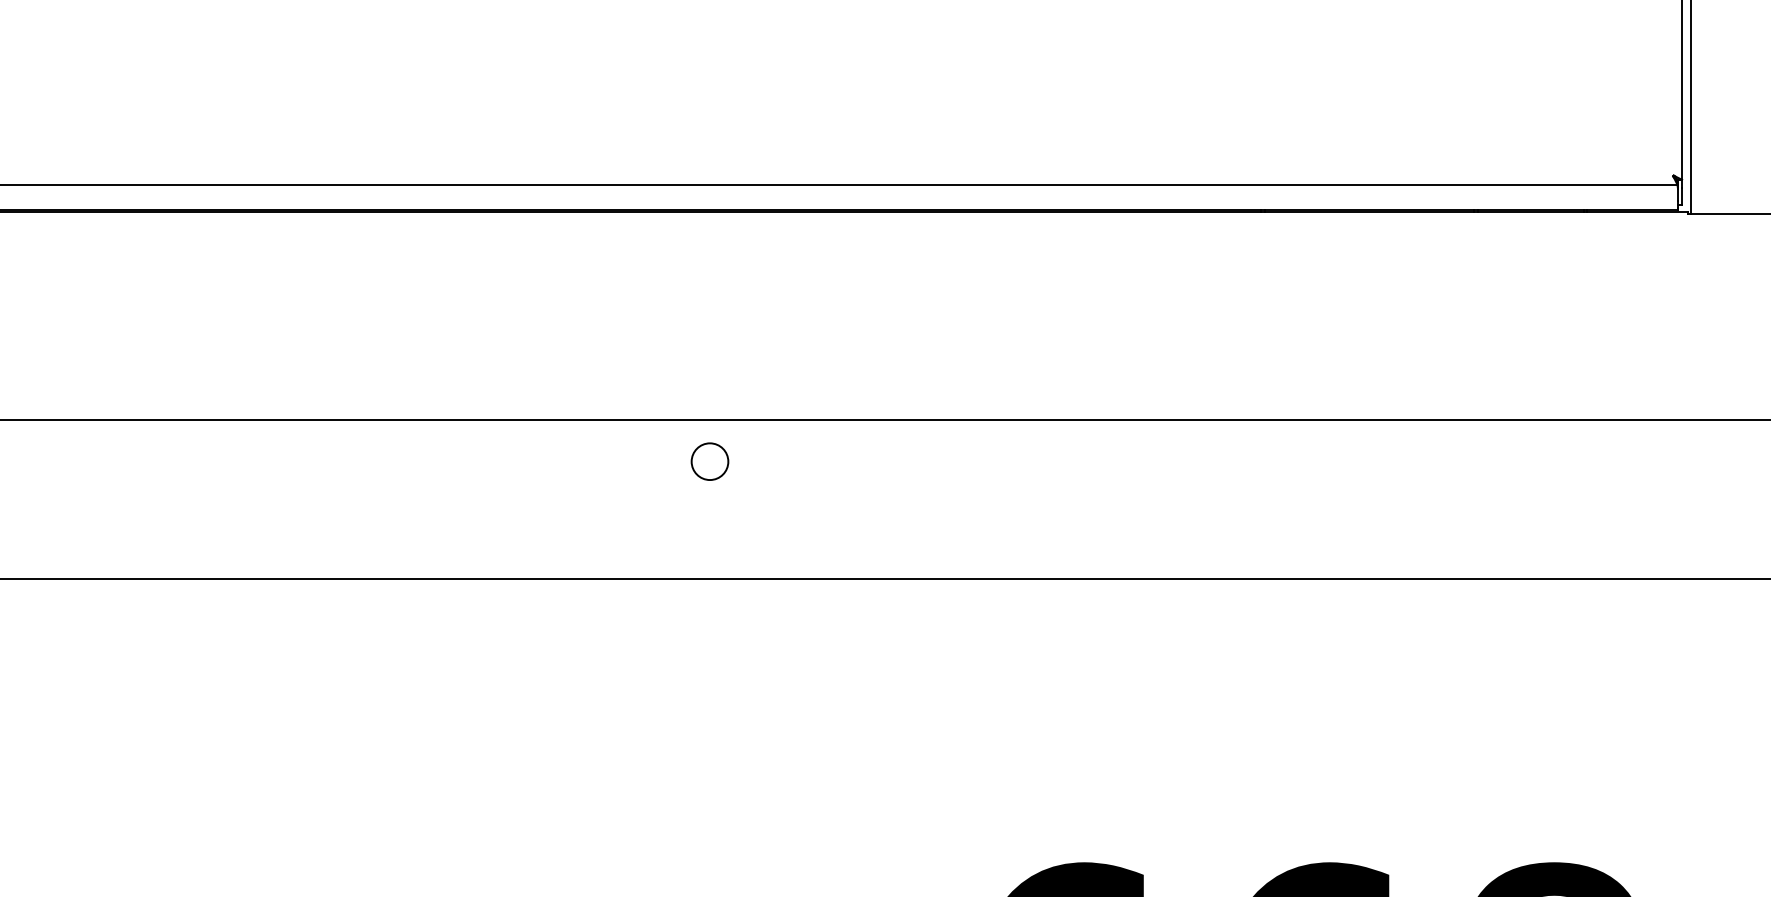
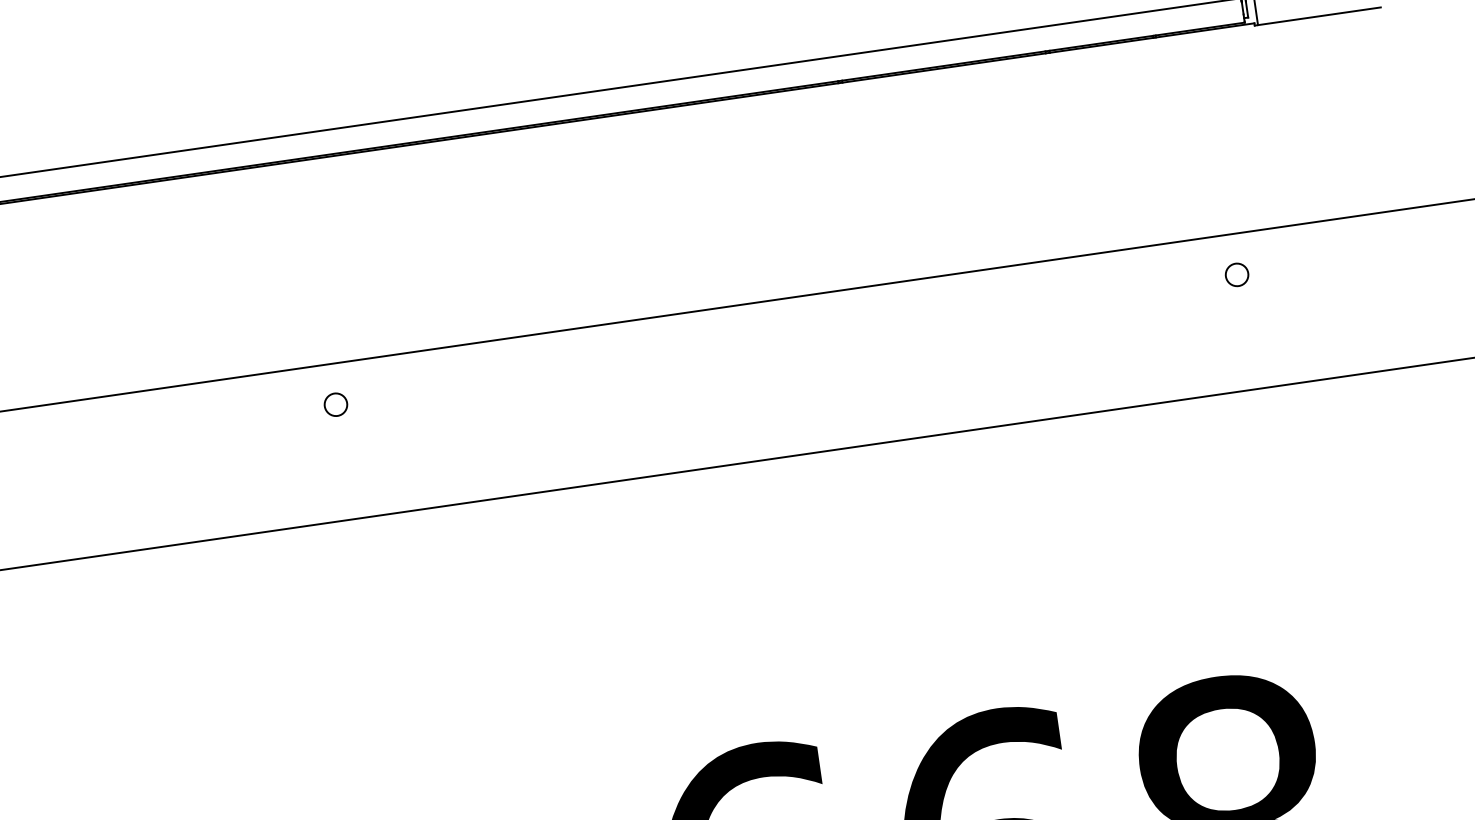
circle: (709, 461) -> (335, 404), size x0.62
circle: (1633, 461) -> (1236, 274), added

